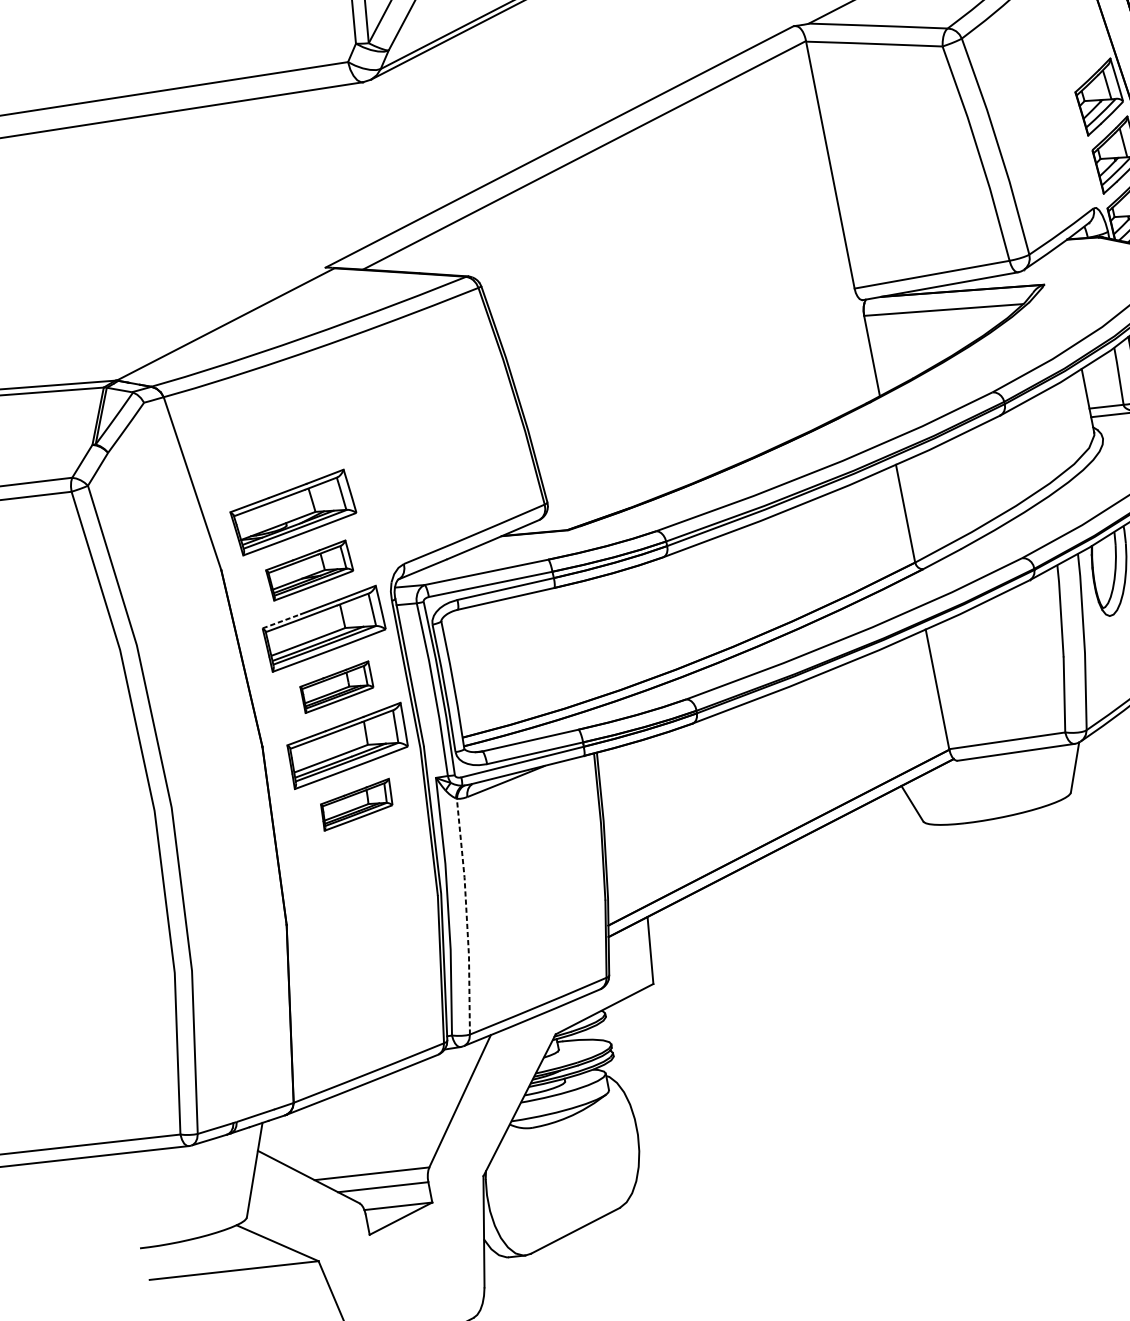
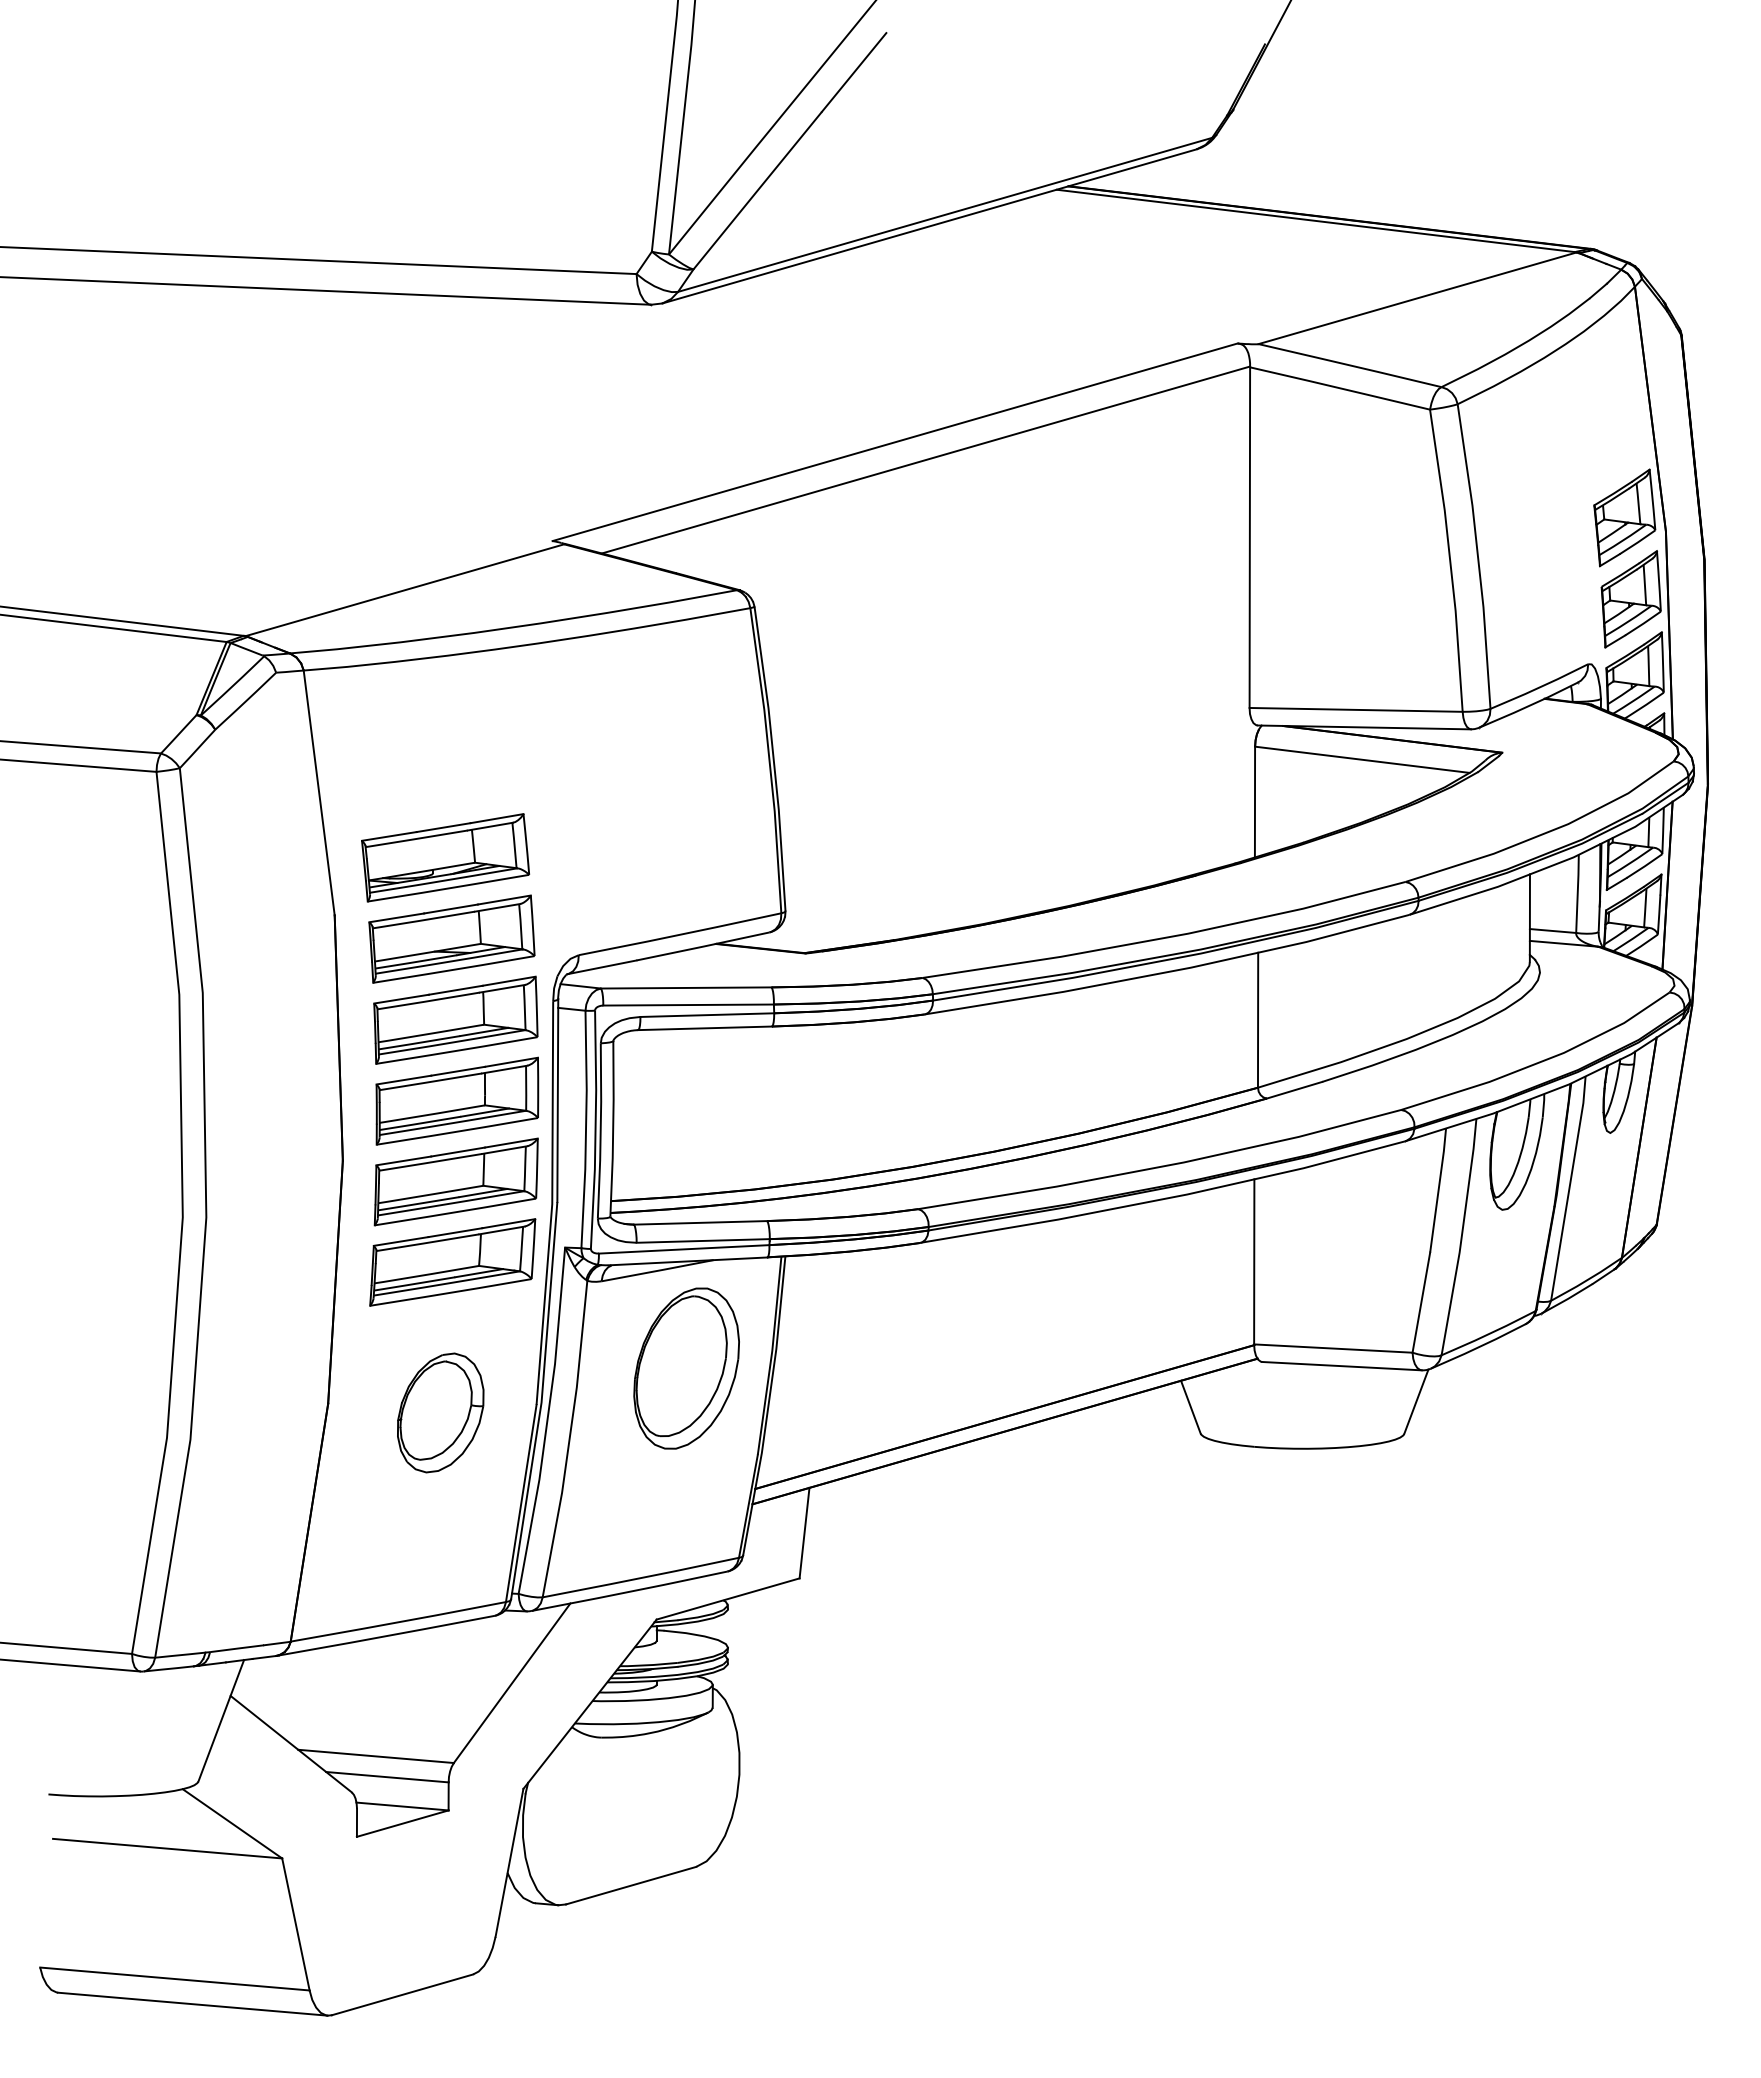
part: (309, 570) -> (451, 938), size x1.43
line: (281, 621) -> (401, 999), dashed -> solid
part: (336, 686) -> (457, 1100), size x1.67
part: (356, 804) -> (452, 1262), size x1.67
part: (541, 848) -> (686, 1368), added
part: (369, 915) -> (440, 1412), added
line: (466, 916) -> (569, 1439), dashed -> solid

